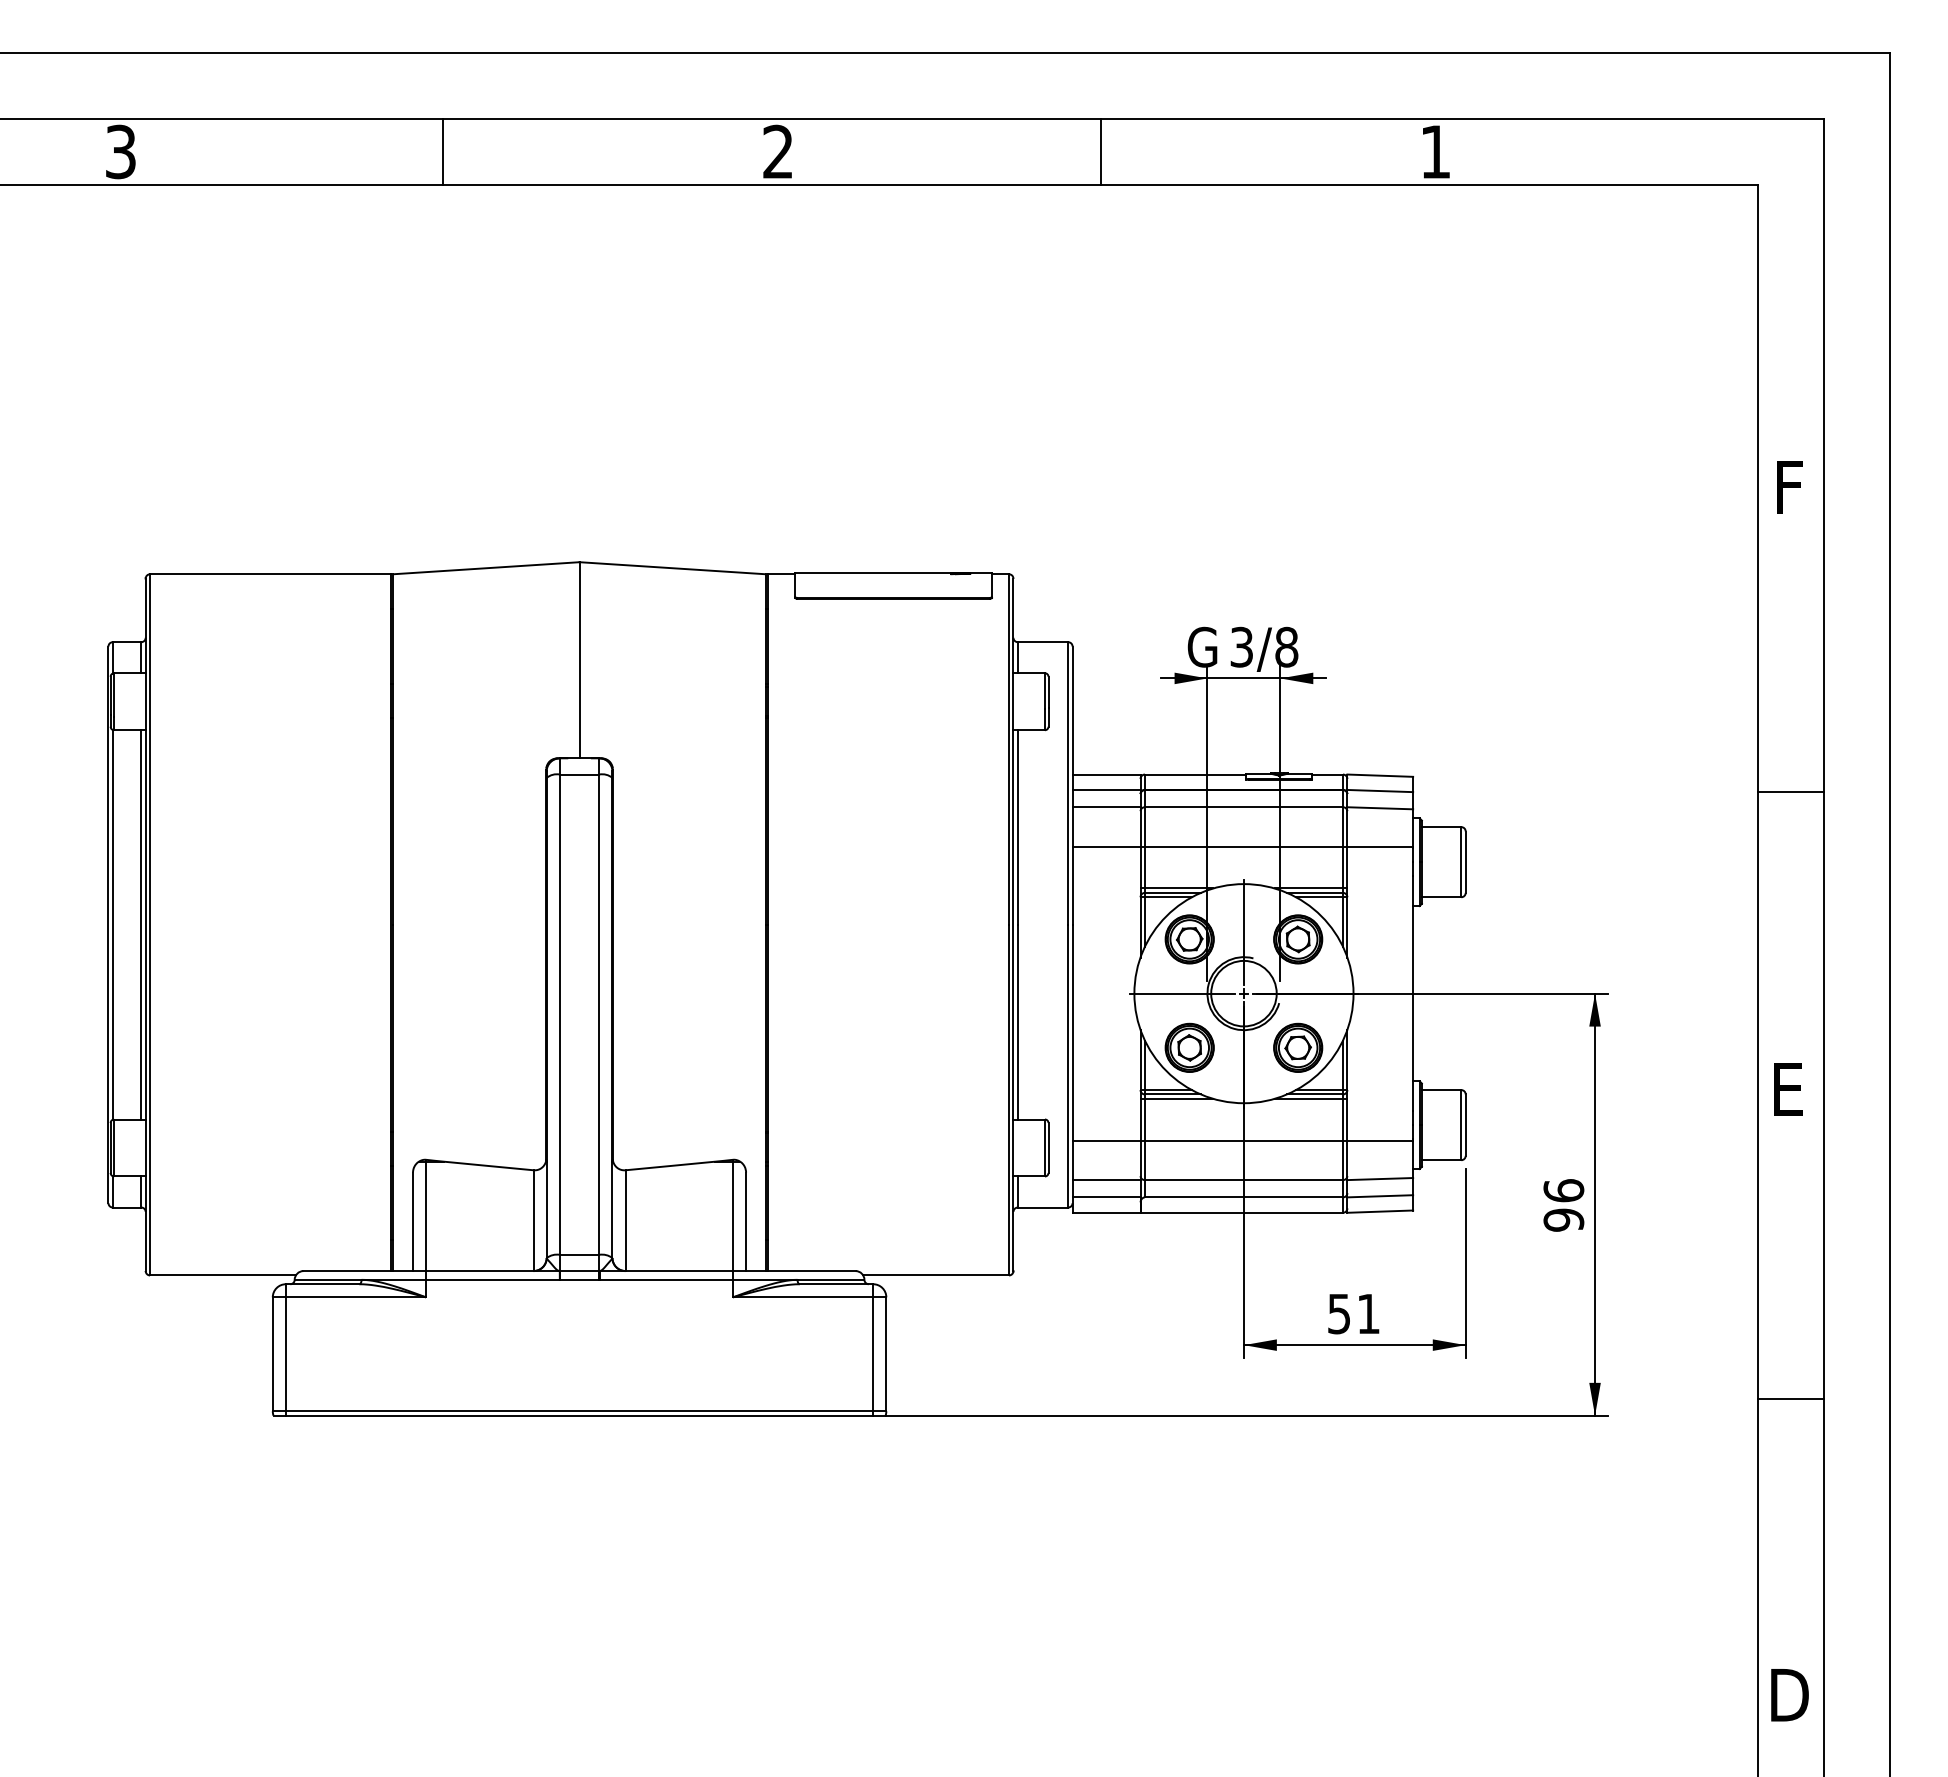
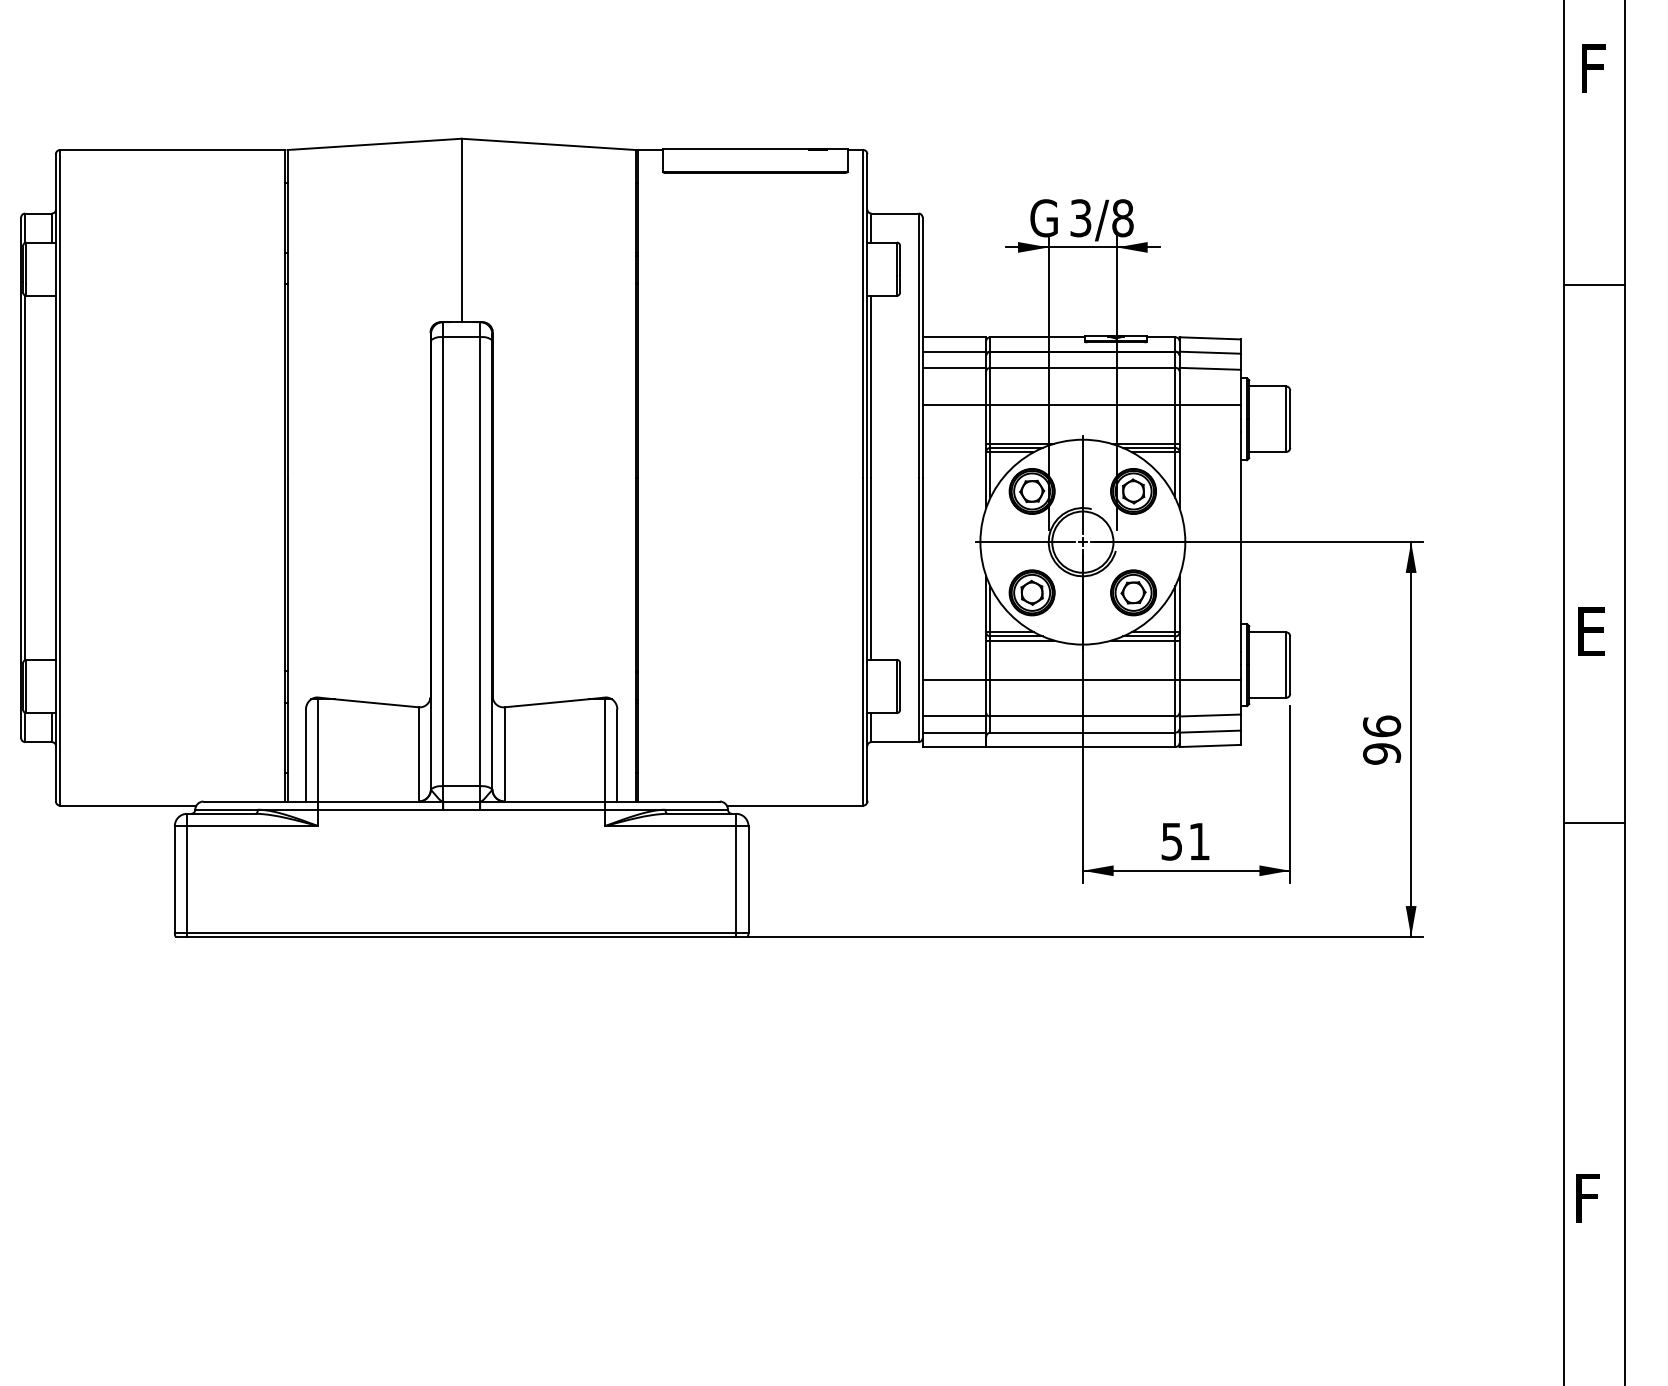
line: (1790, 791) -> (1593, 284), moved
line: (141, 924) -> (52, 477), removed
line: (1790, 1398) -> (1593, 822), moved
text: (1789, 1695) -> (1592, 1198), D -> F

